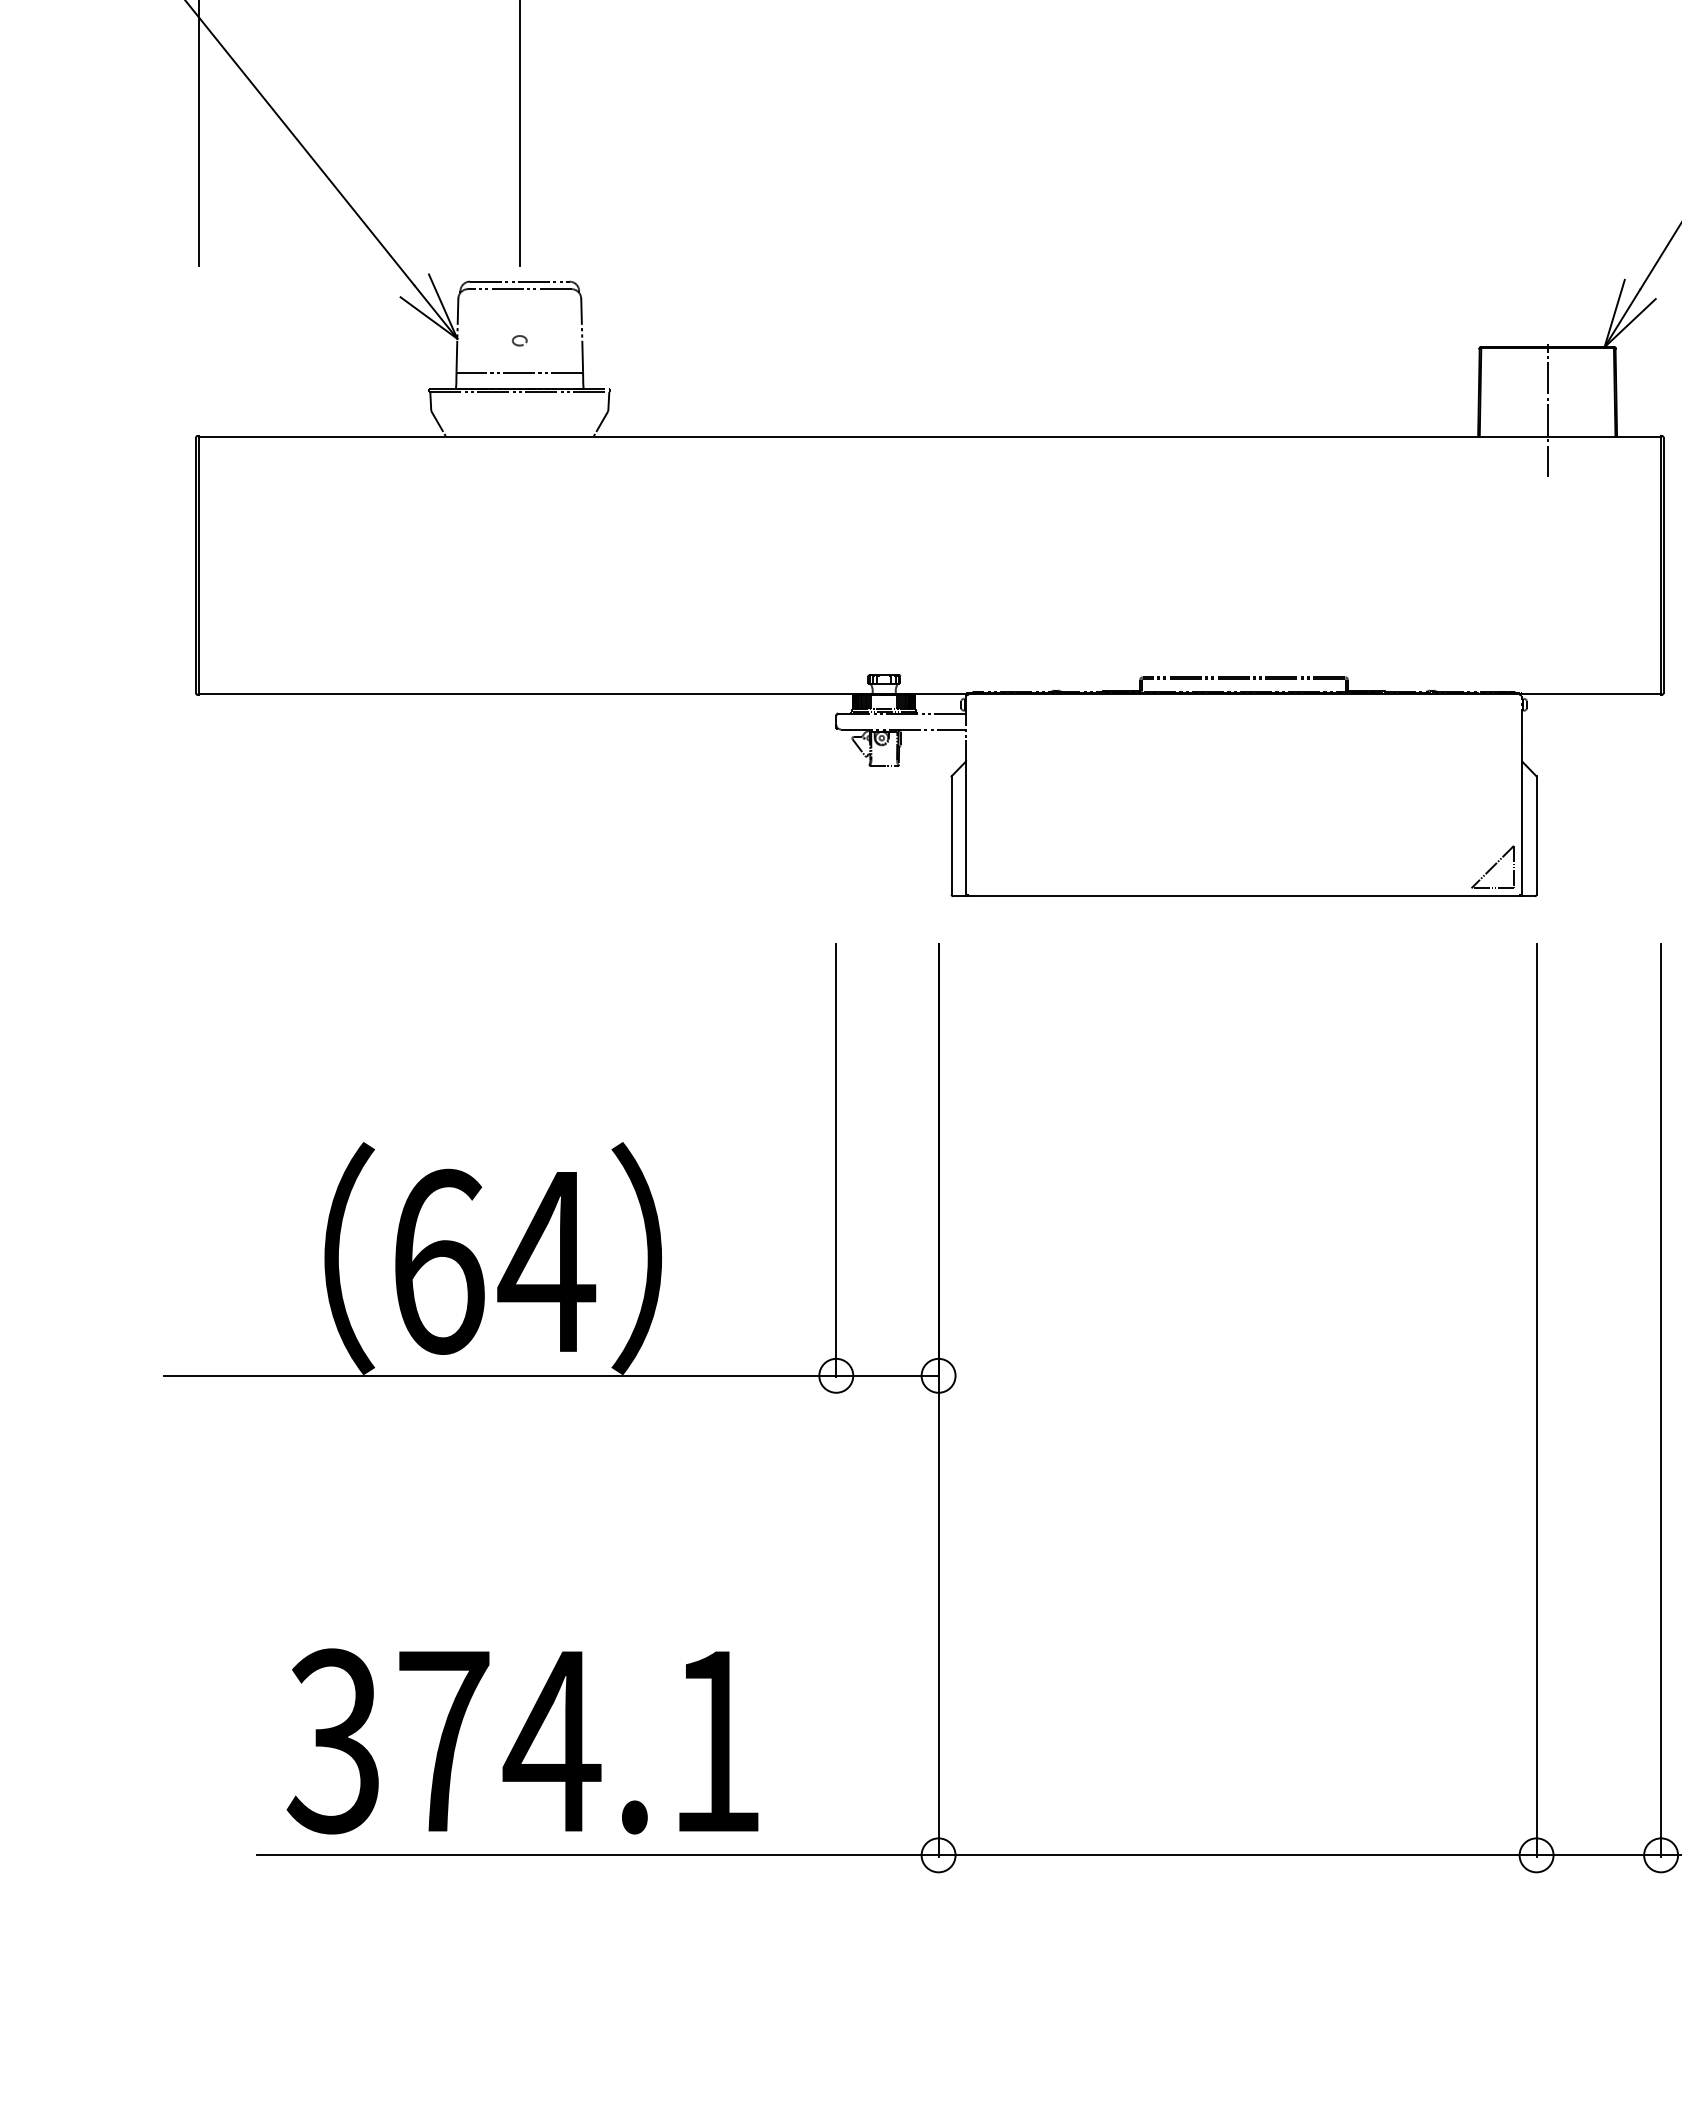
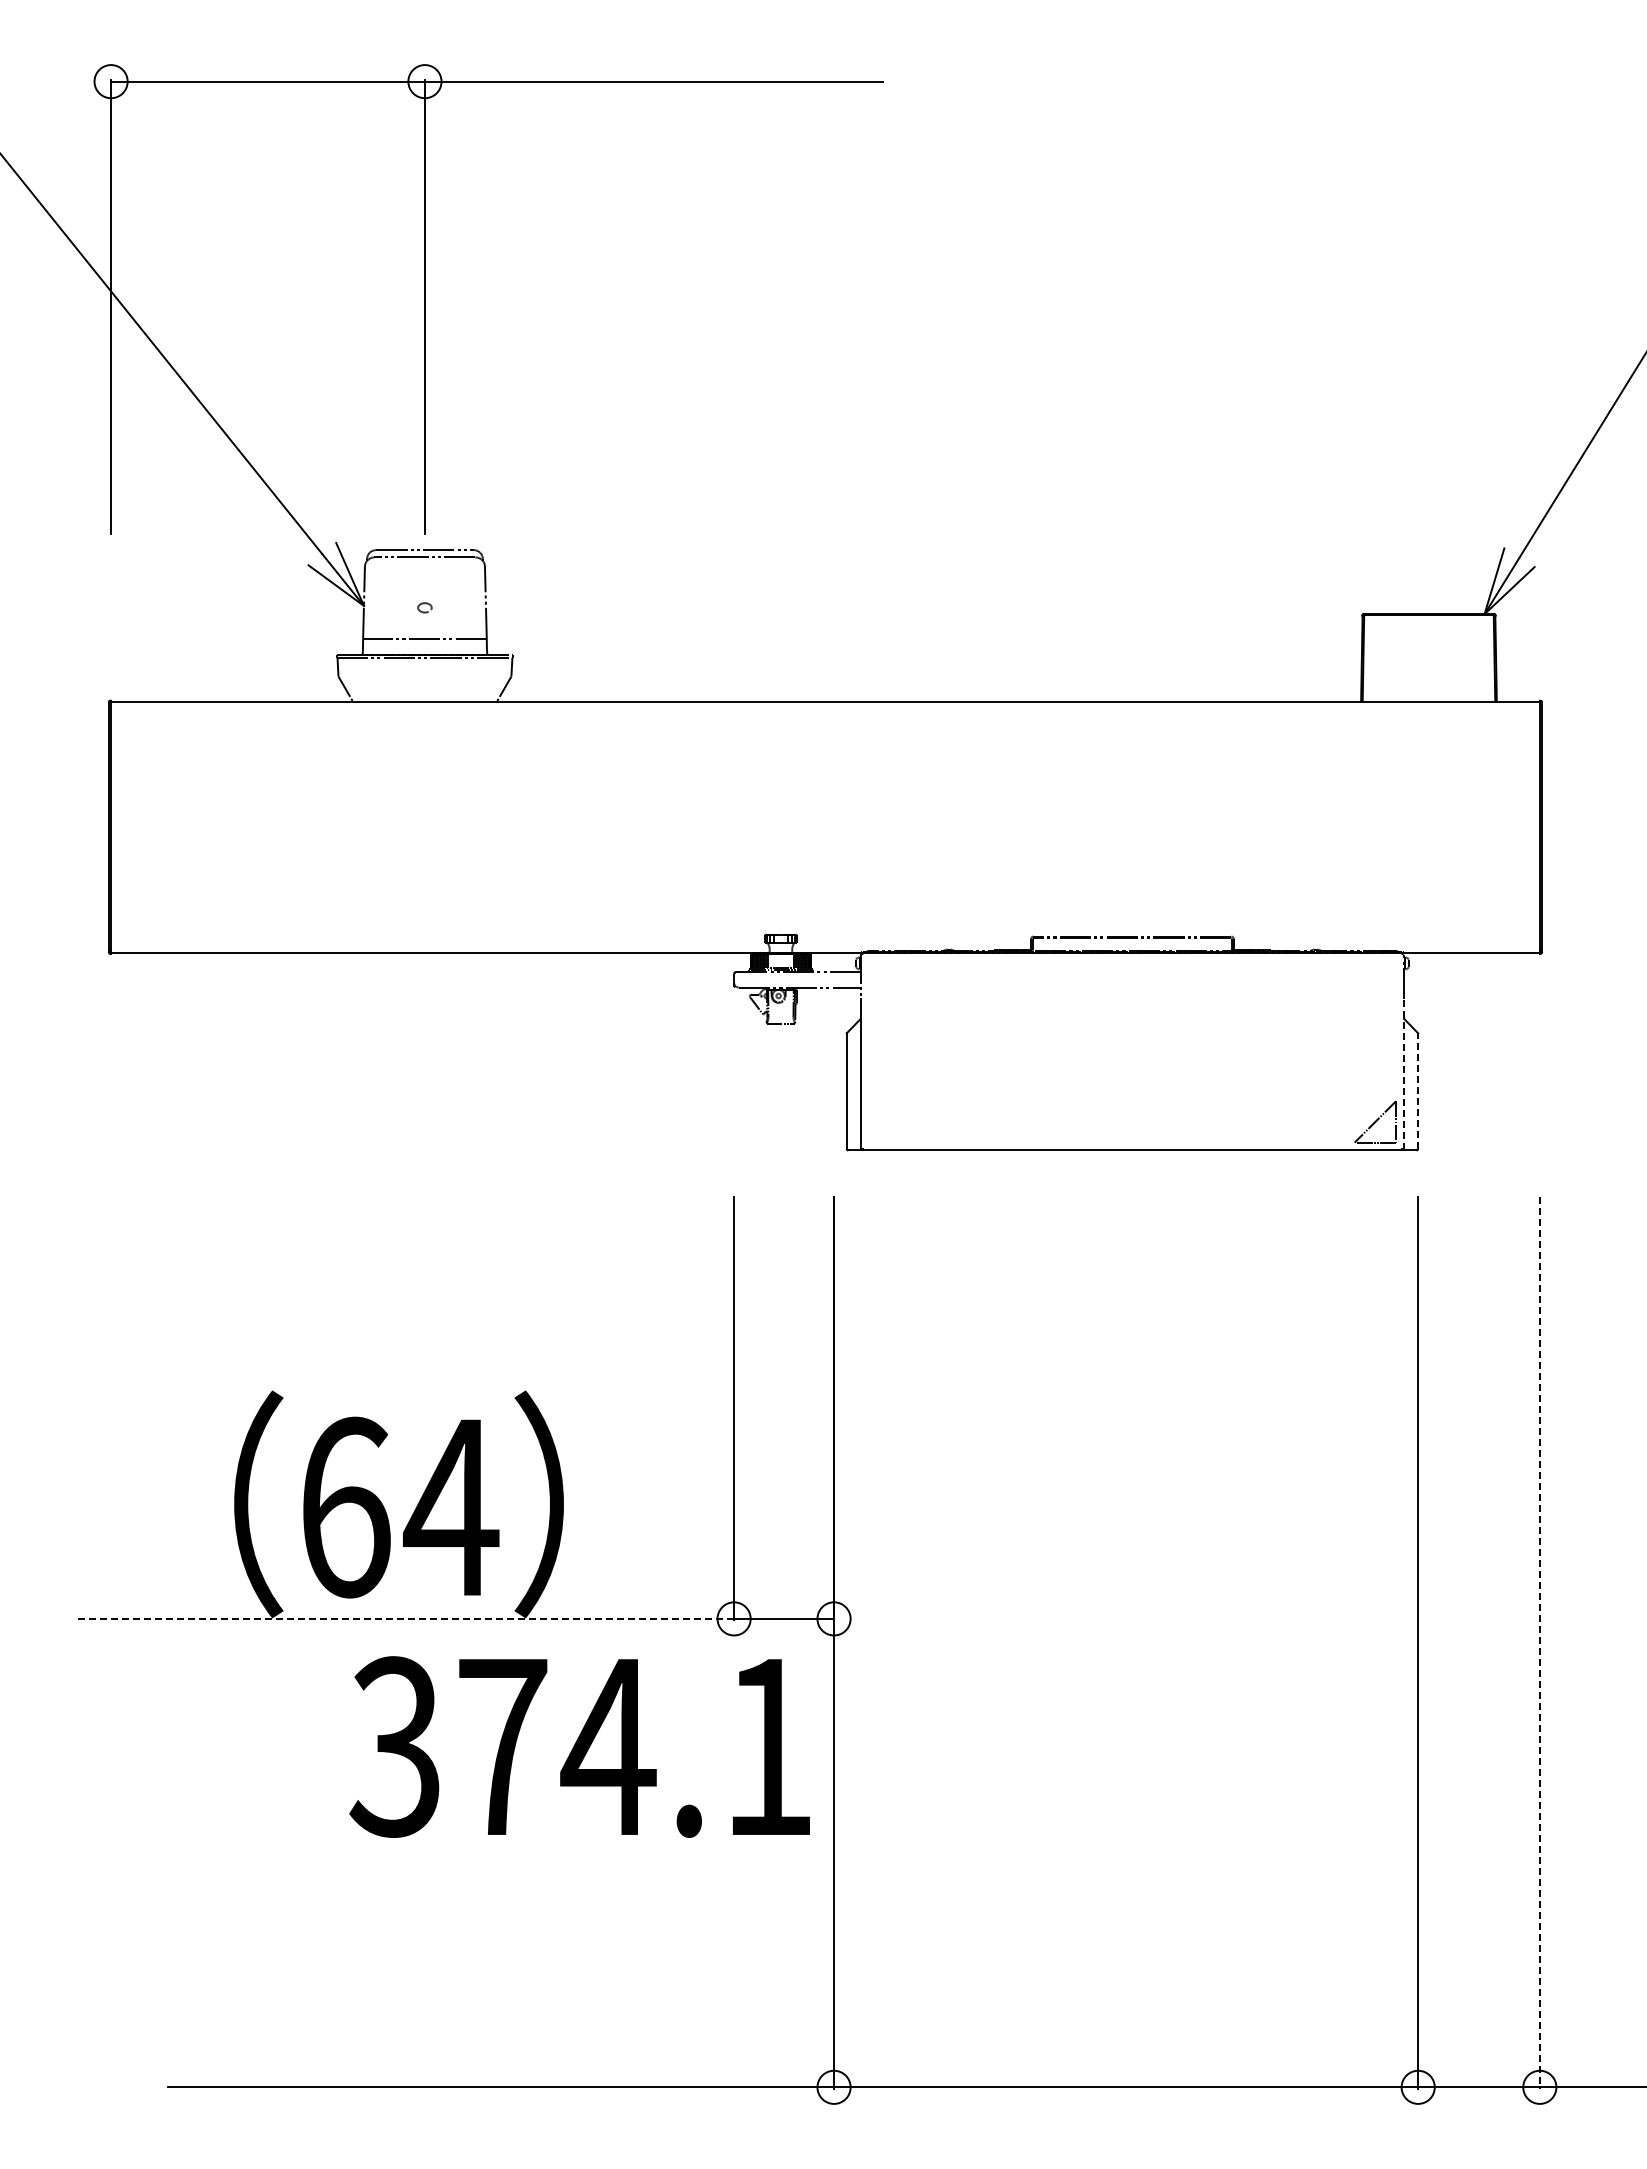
line: (1547, 411) -> (1428, 676), removed
line: (1521, 818) -> (1403, 1074), solid -> dashed
line: (1536, 835) -> (1418, 1091), solid -> dashed
line: (499, 1375) -> (405, 1618), solid -> dashed
line: (1660, 1401) -> (1539, 1643), solid -> dashed
text: (522, 1740) -> (579, 1746), moved

